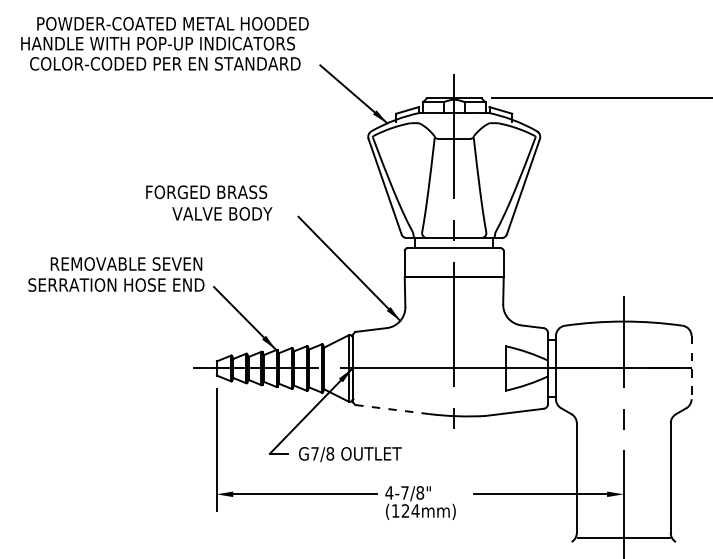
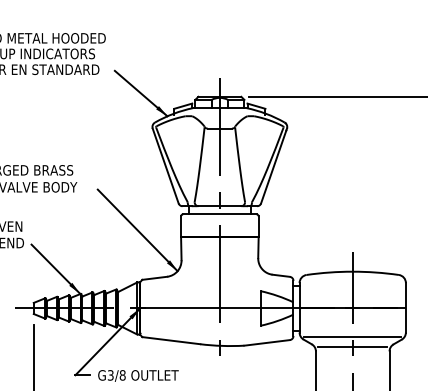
line: (691, 367) -> (405, 307), dashed -> solid
line: (623, 405) -> (352, 337), added
line: (392, 409) -> (171, 340), dashed -> solid
line: (623, 418) -> (352, 347), added
text: (314, 453) -> (110, 375), G7/8 -> G3/8

